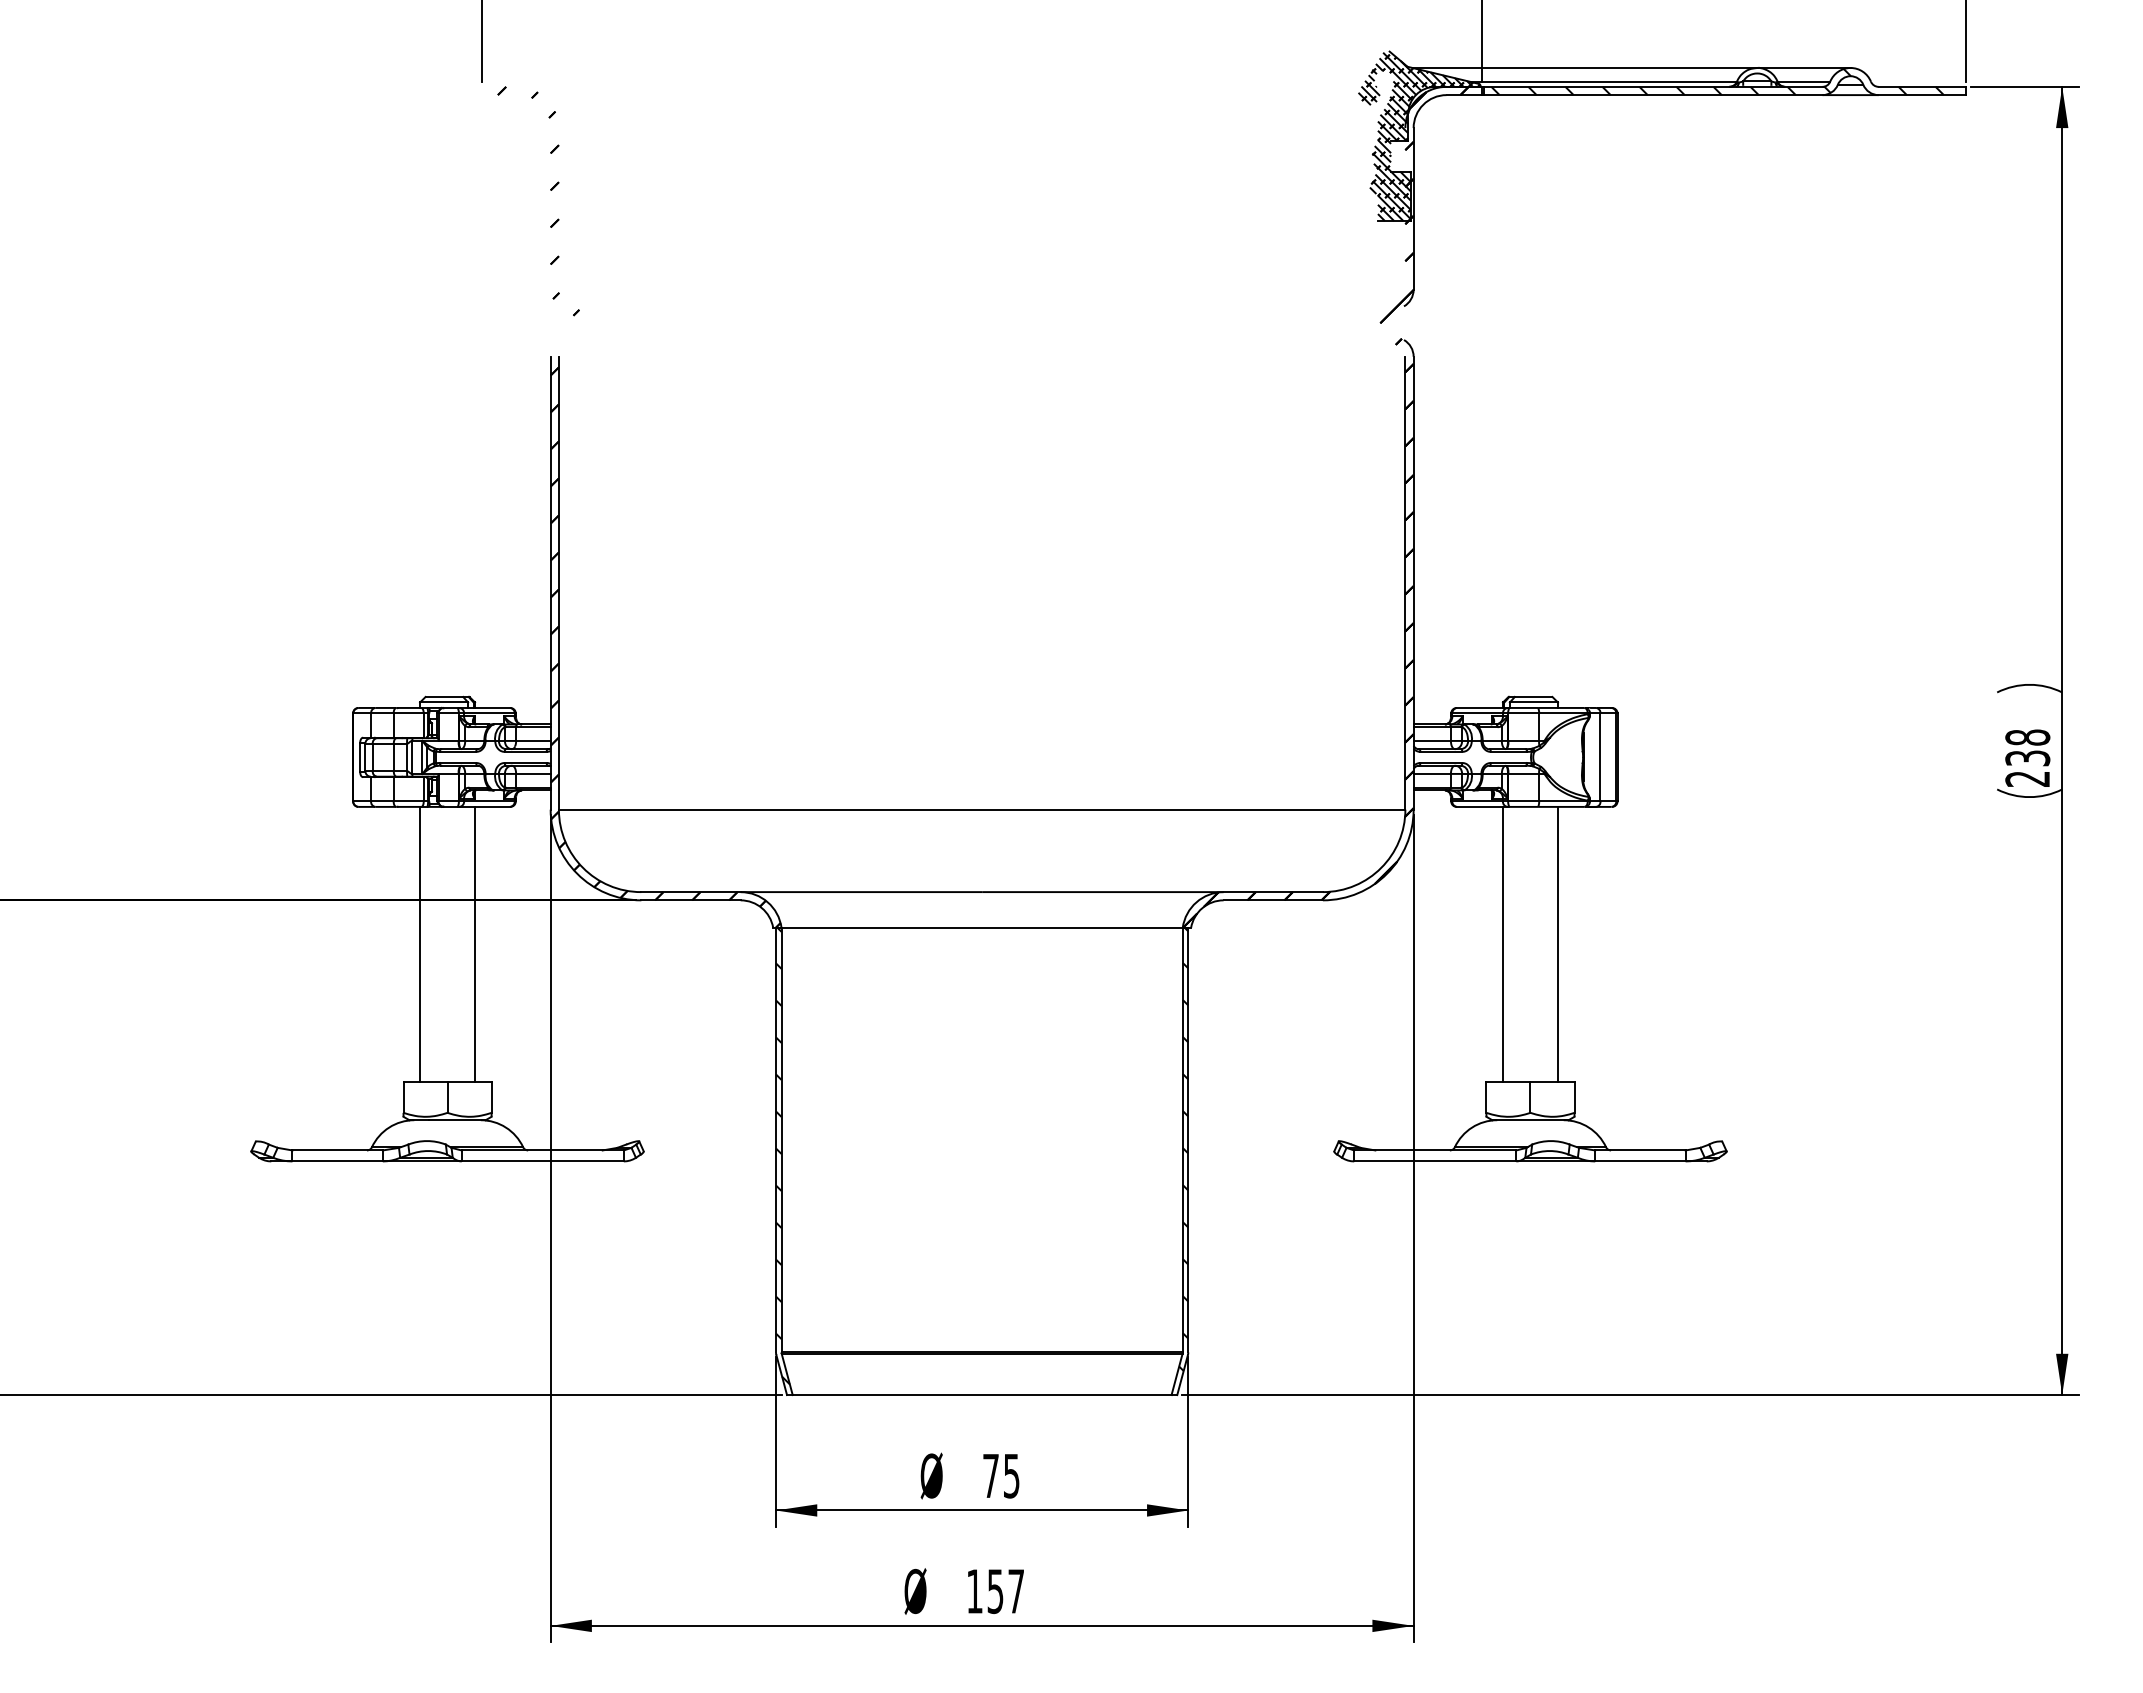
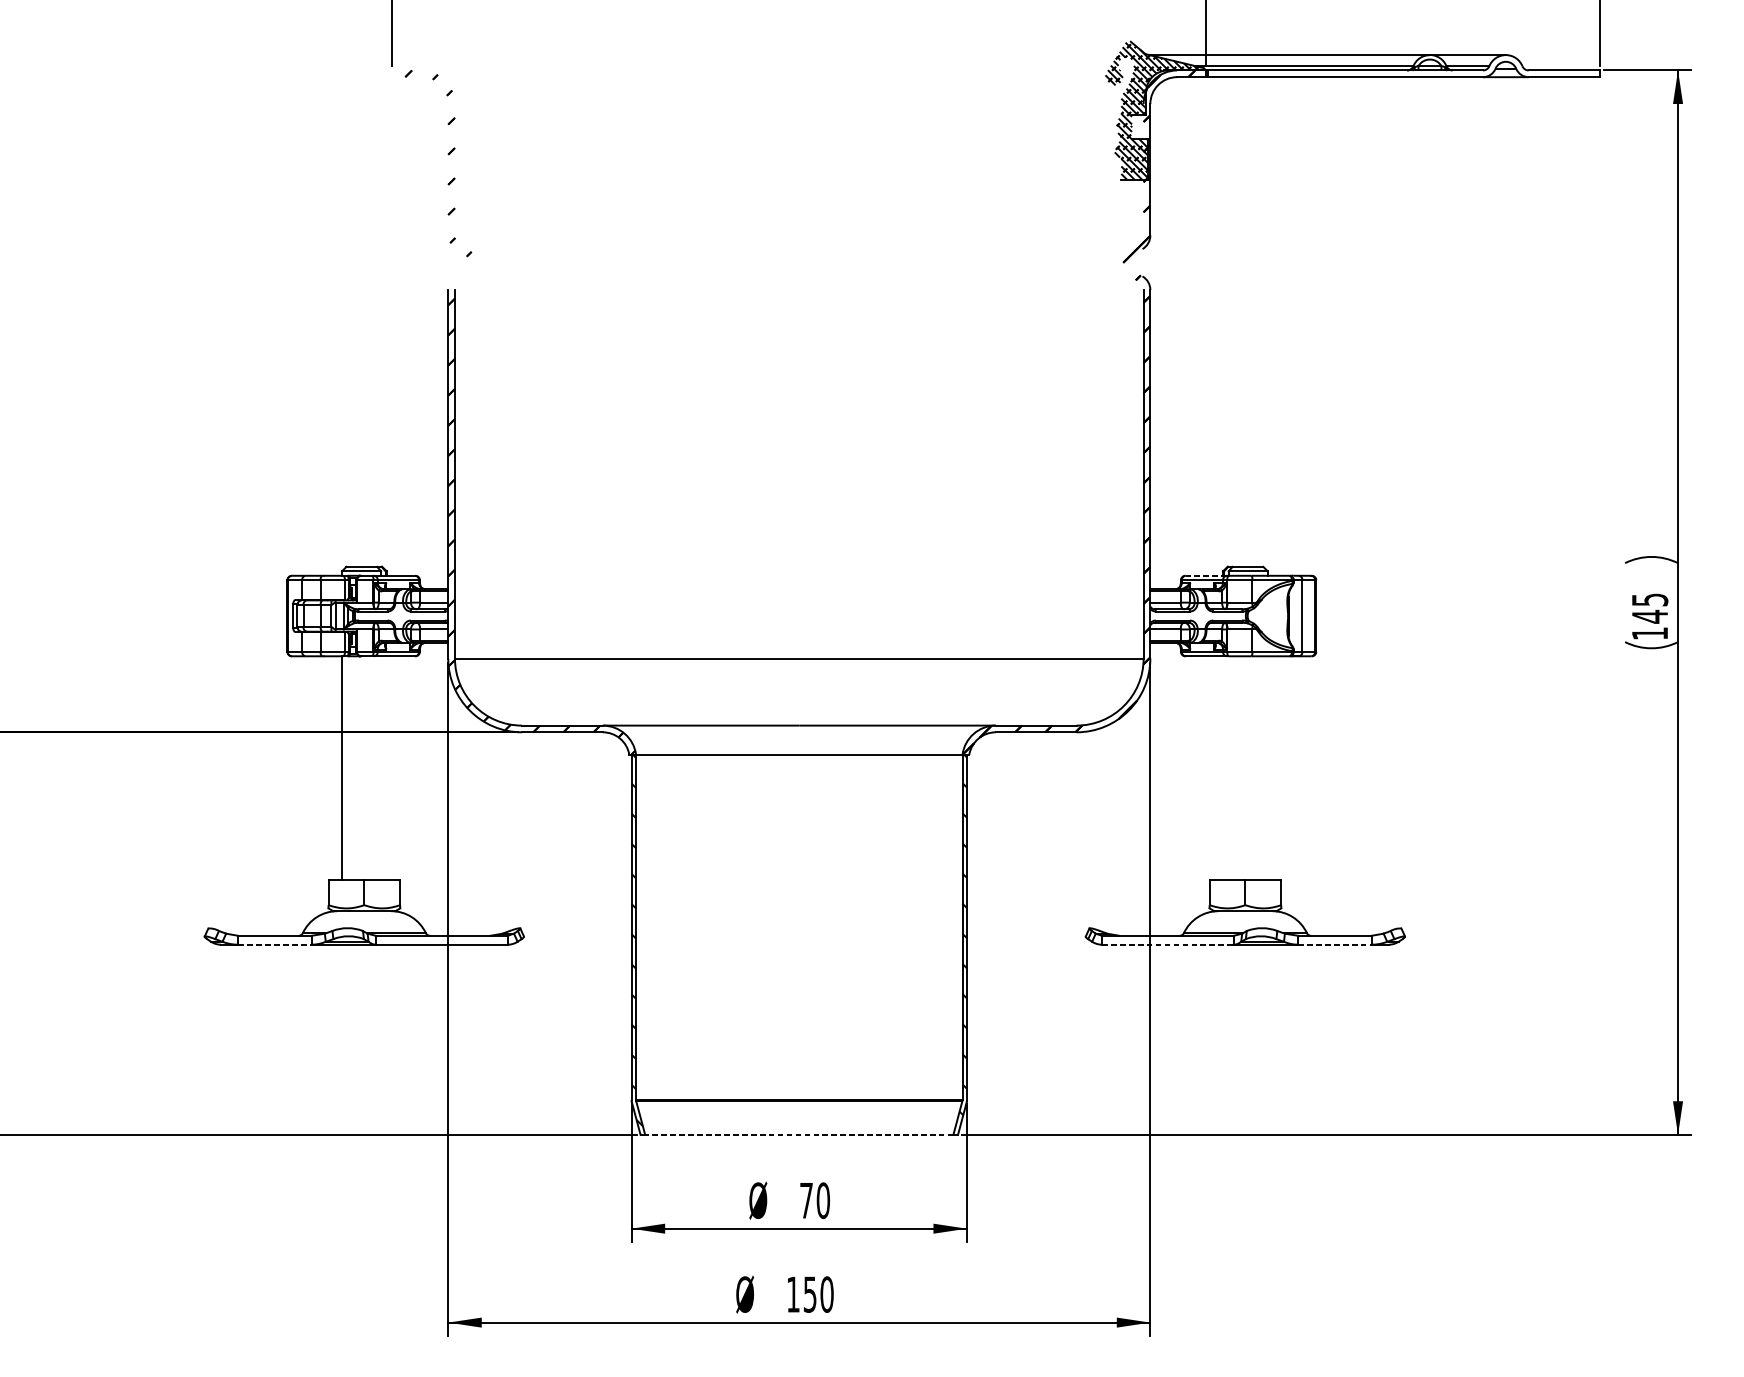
hatch: (1717, 82) -> (1397, 66), removed
line: (1481, 707) -> (1205, 575), solid -> dashed
text: (2027, 757) -> (1649, 616), 238 -> 145
line: (475, 943) -> (387, 767), removed
line: (1503, 943) -> (1223, 767), removed
line: (1557, 943) -> (1267, 767), removed
line: (338, 1161) -> (275, 944), solid -> dashed
line: (1435, 1161) -> (1168, 944), solid -> dashed
line: (1640, 1161) -> (1334, 944), solid -> dashed
line: (981, 1395) -> (798, 1135), solid -> dashed
text: (1011, 1475) -> (823, 1200), 75 -> 70
text: (1016, 1591) -> (827, 1294), 157 -> 150

